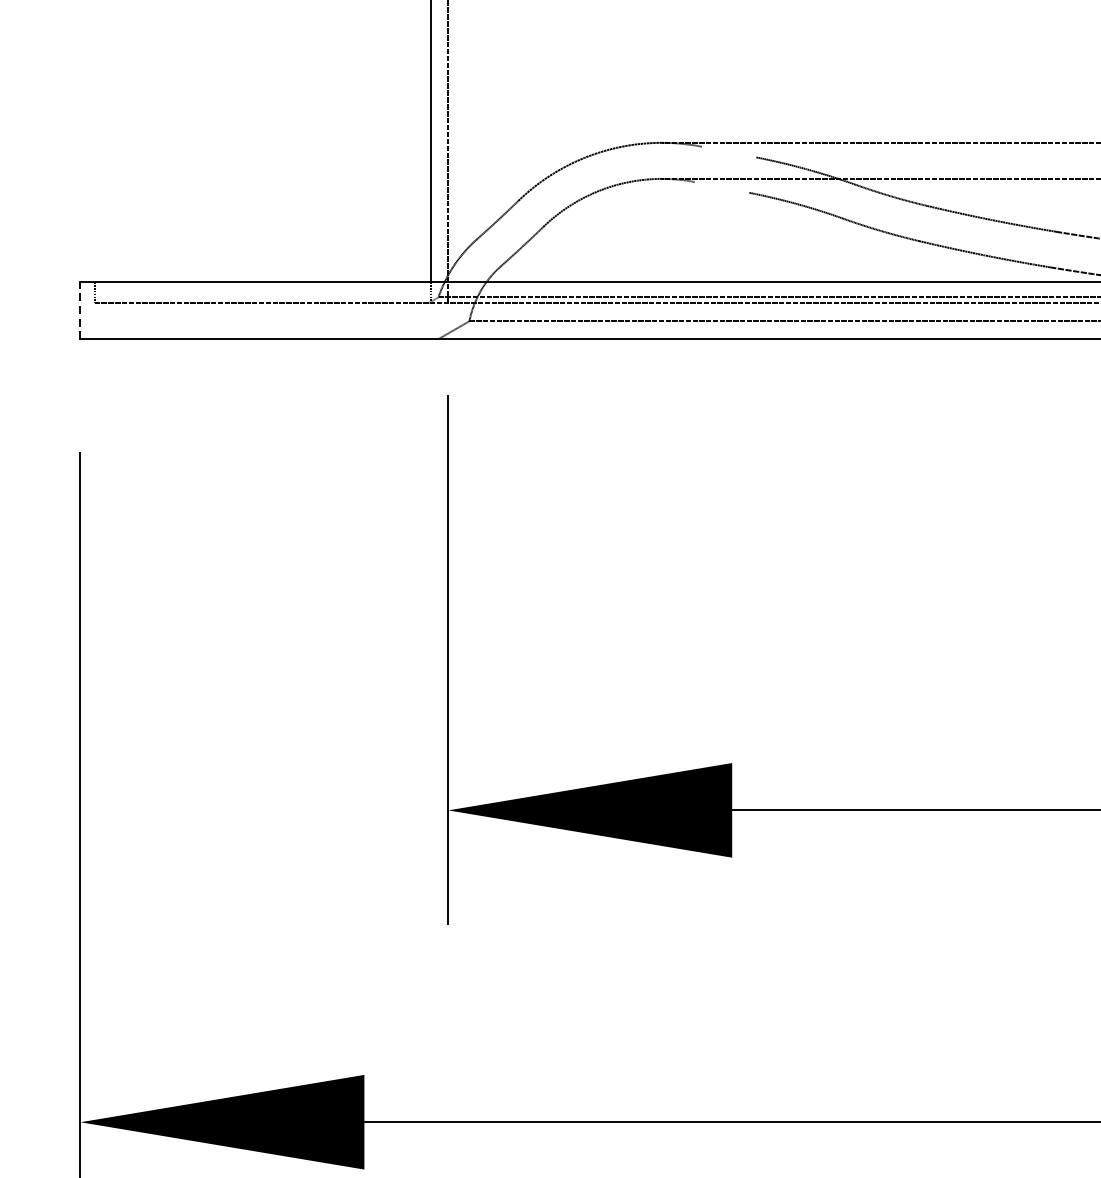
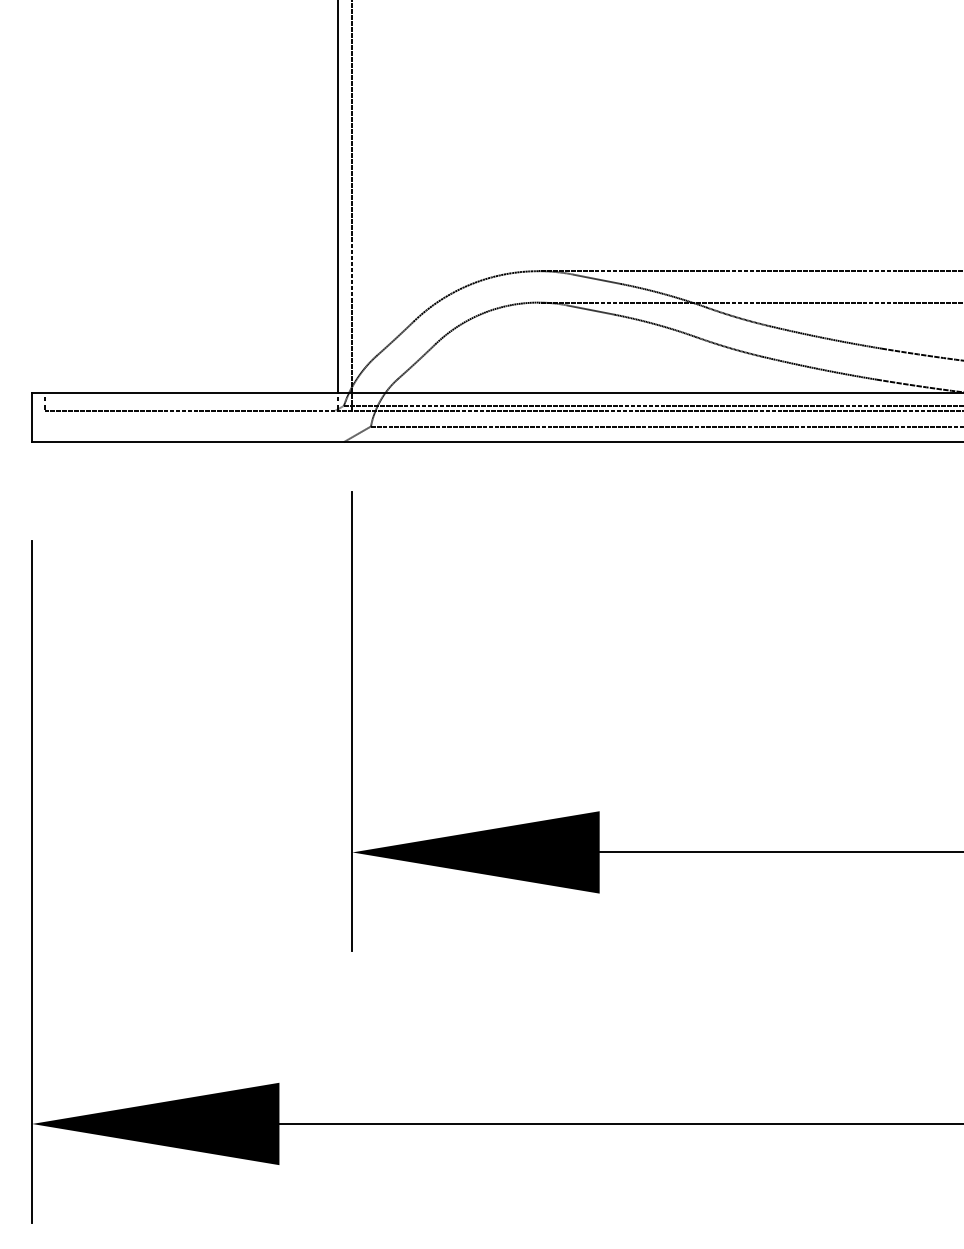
line: (728, 151) -> (596, 278), added
line: (721, 186) -> (590, 309), added
line: (80, 310) -> (32, 417), dashed -> solid

